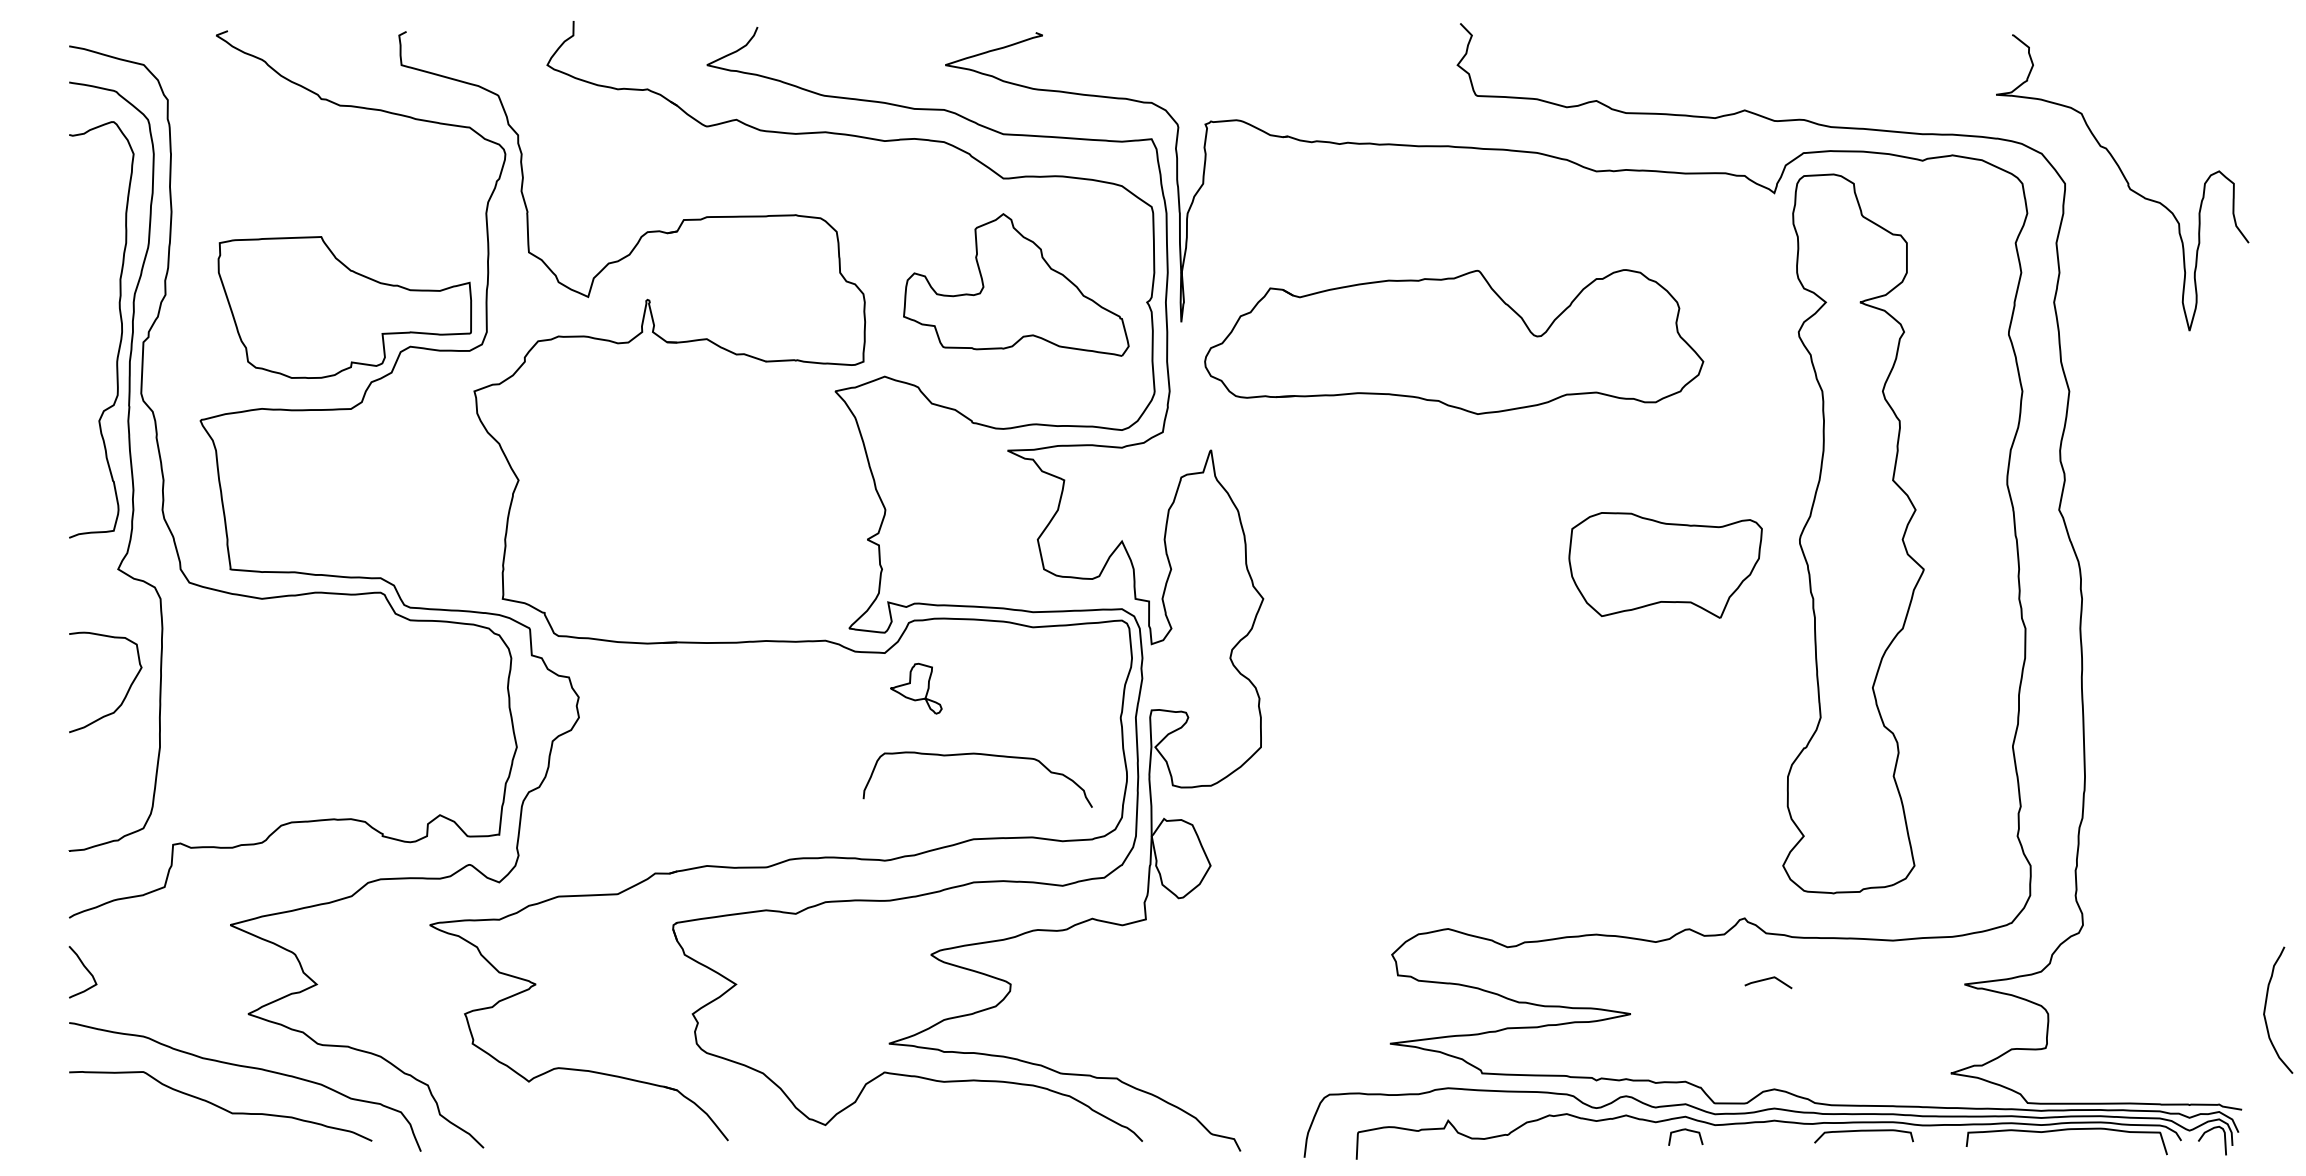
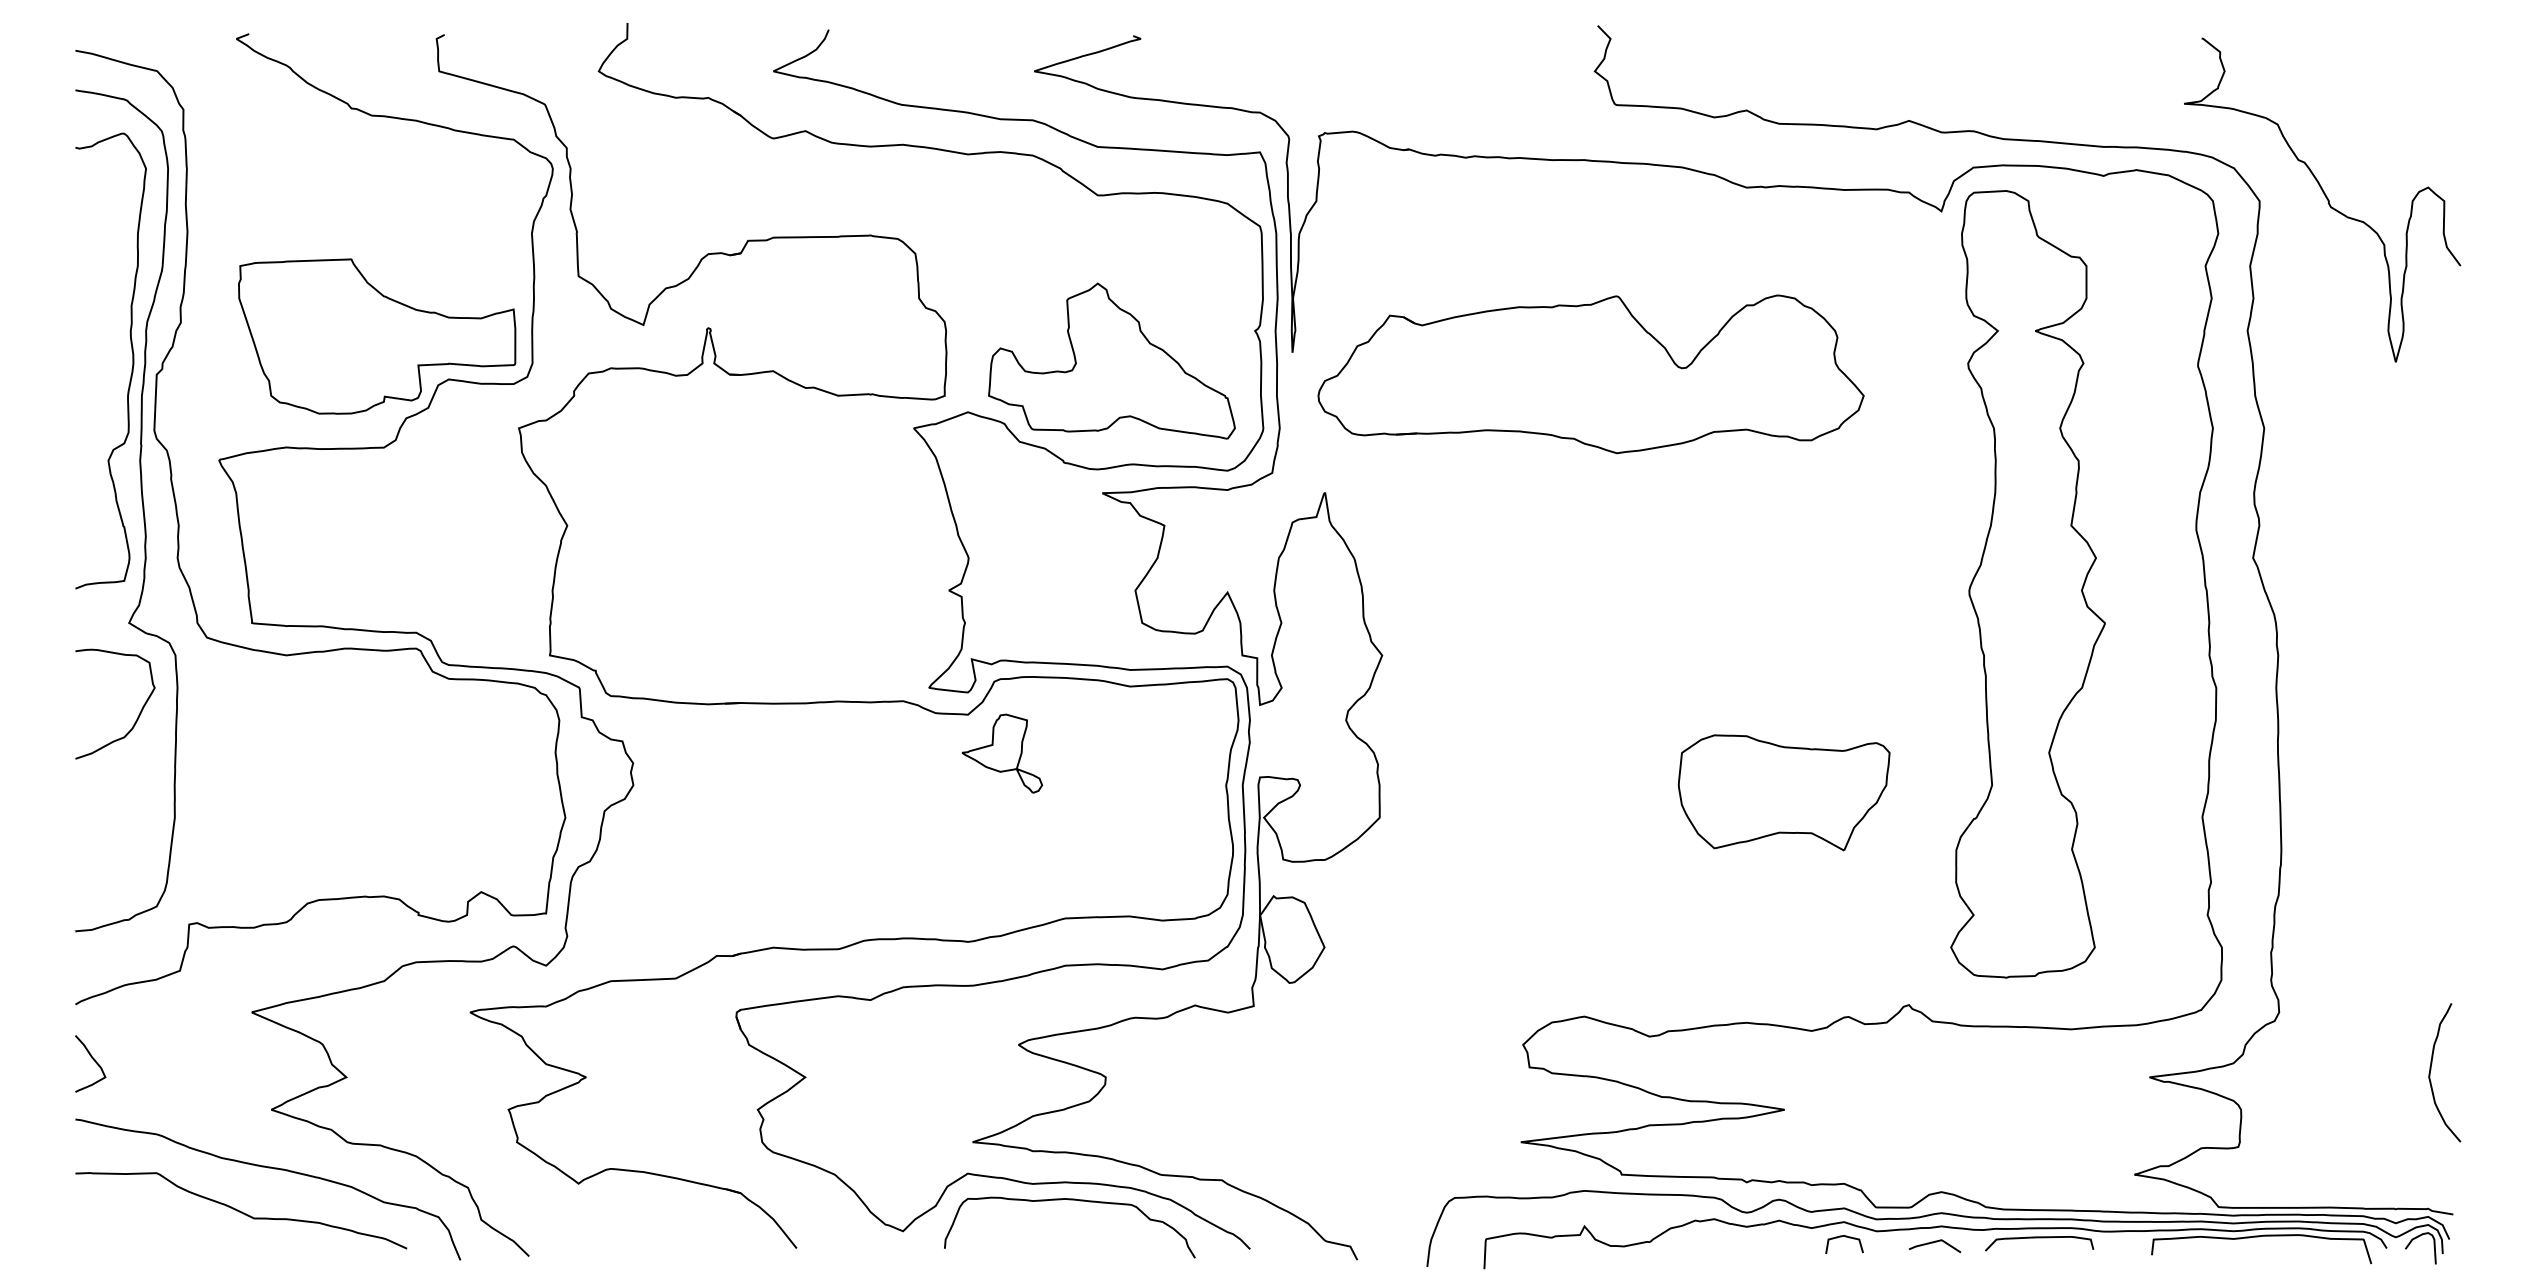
part: (1016, 284) -> (1112, 360), moved
part: (1665, 565) -> (1784, 792), moved
part: (916, 688) -> (1002, 753), size x1.43
curve: (126, 692) -> (138, 715), moved
curve: (981, 755) -> (1073, 1201), moved
curve: (1766, 980) -> (1932, 1243), moved
curve: (2266, 1006) -> (2431, 1068), moved

